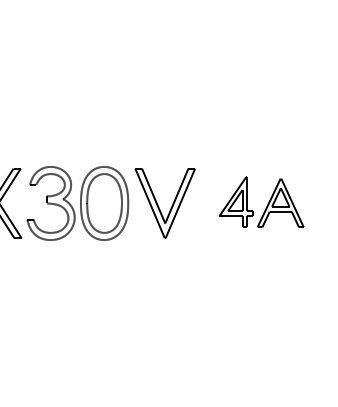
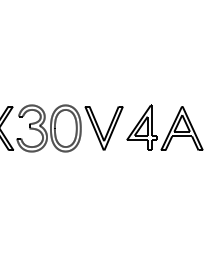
part: (260, 201) -> (164, 127), size x1.43

